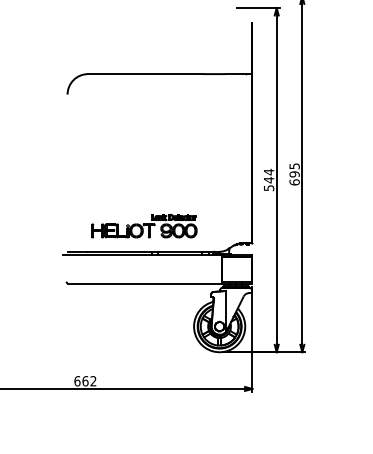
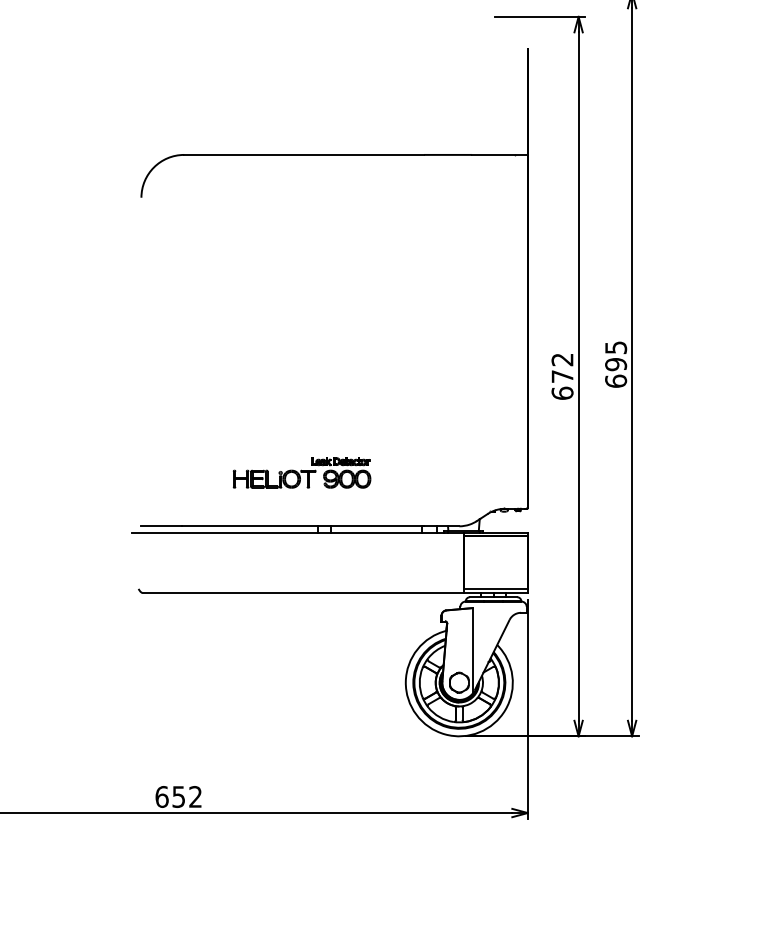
text: (268, 179) -> (561, 375), 544 -> 672
part: (144, 226) -> (302, 473), size x0.62
text: (85, 381) -> (178, 797), 662 -> 652

